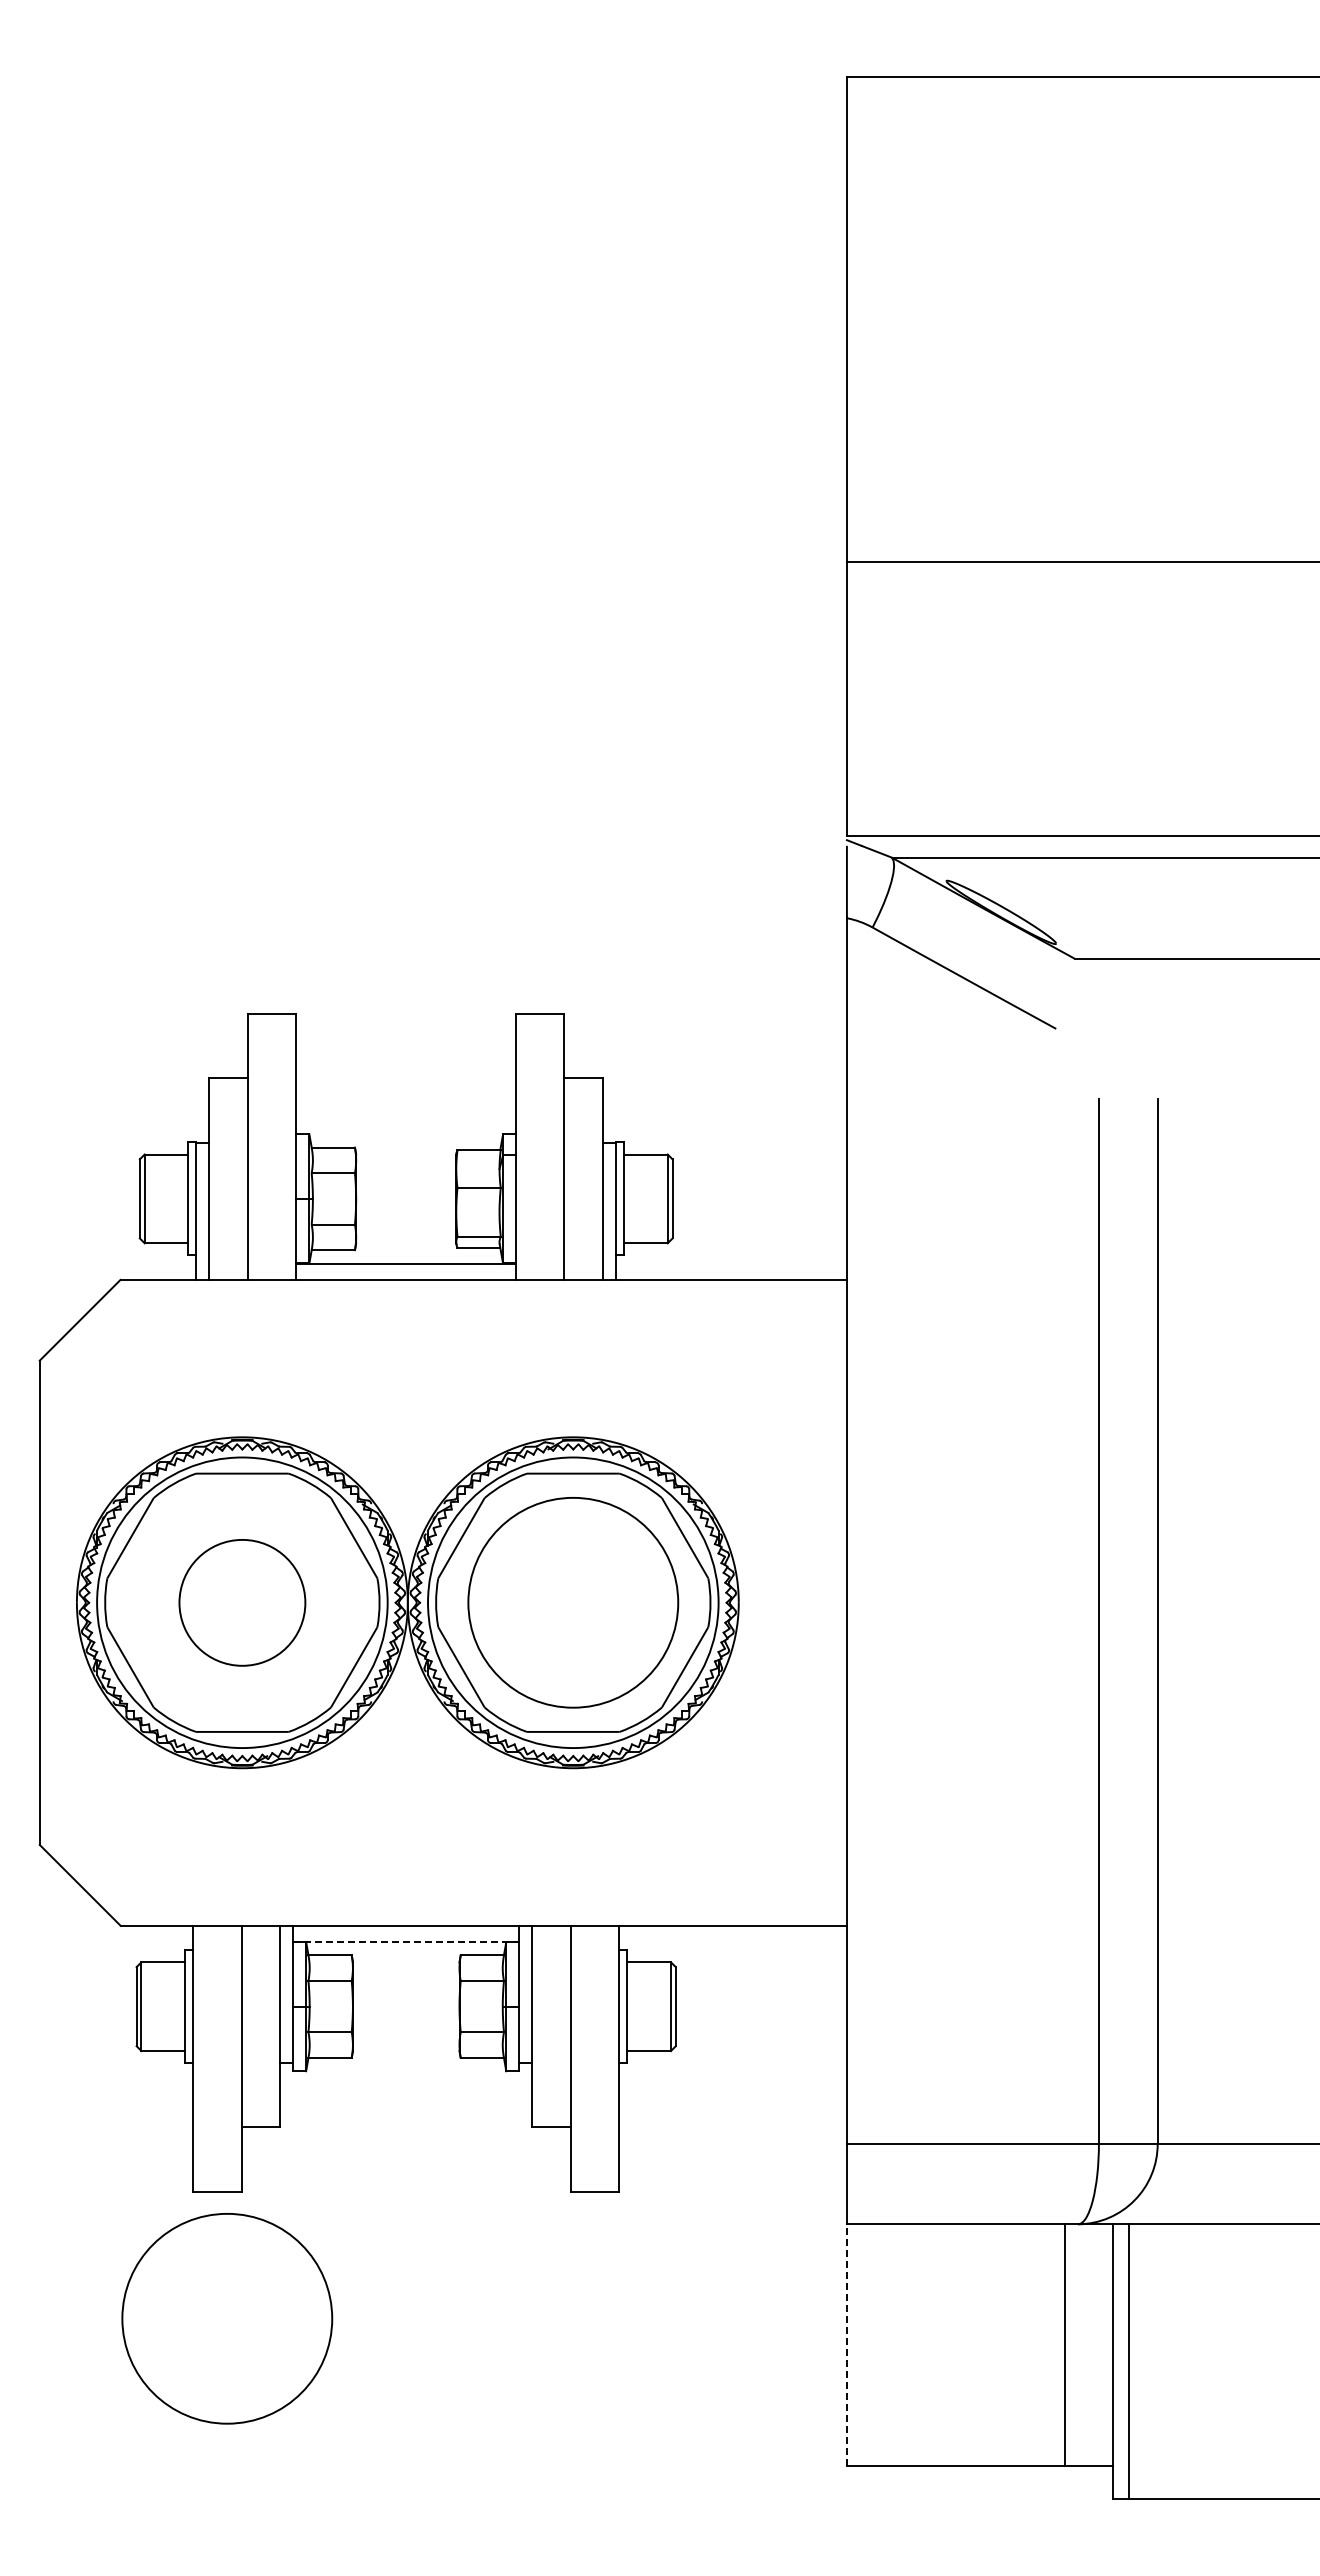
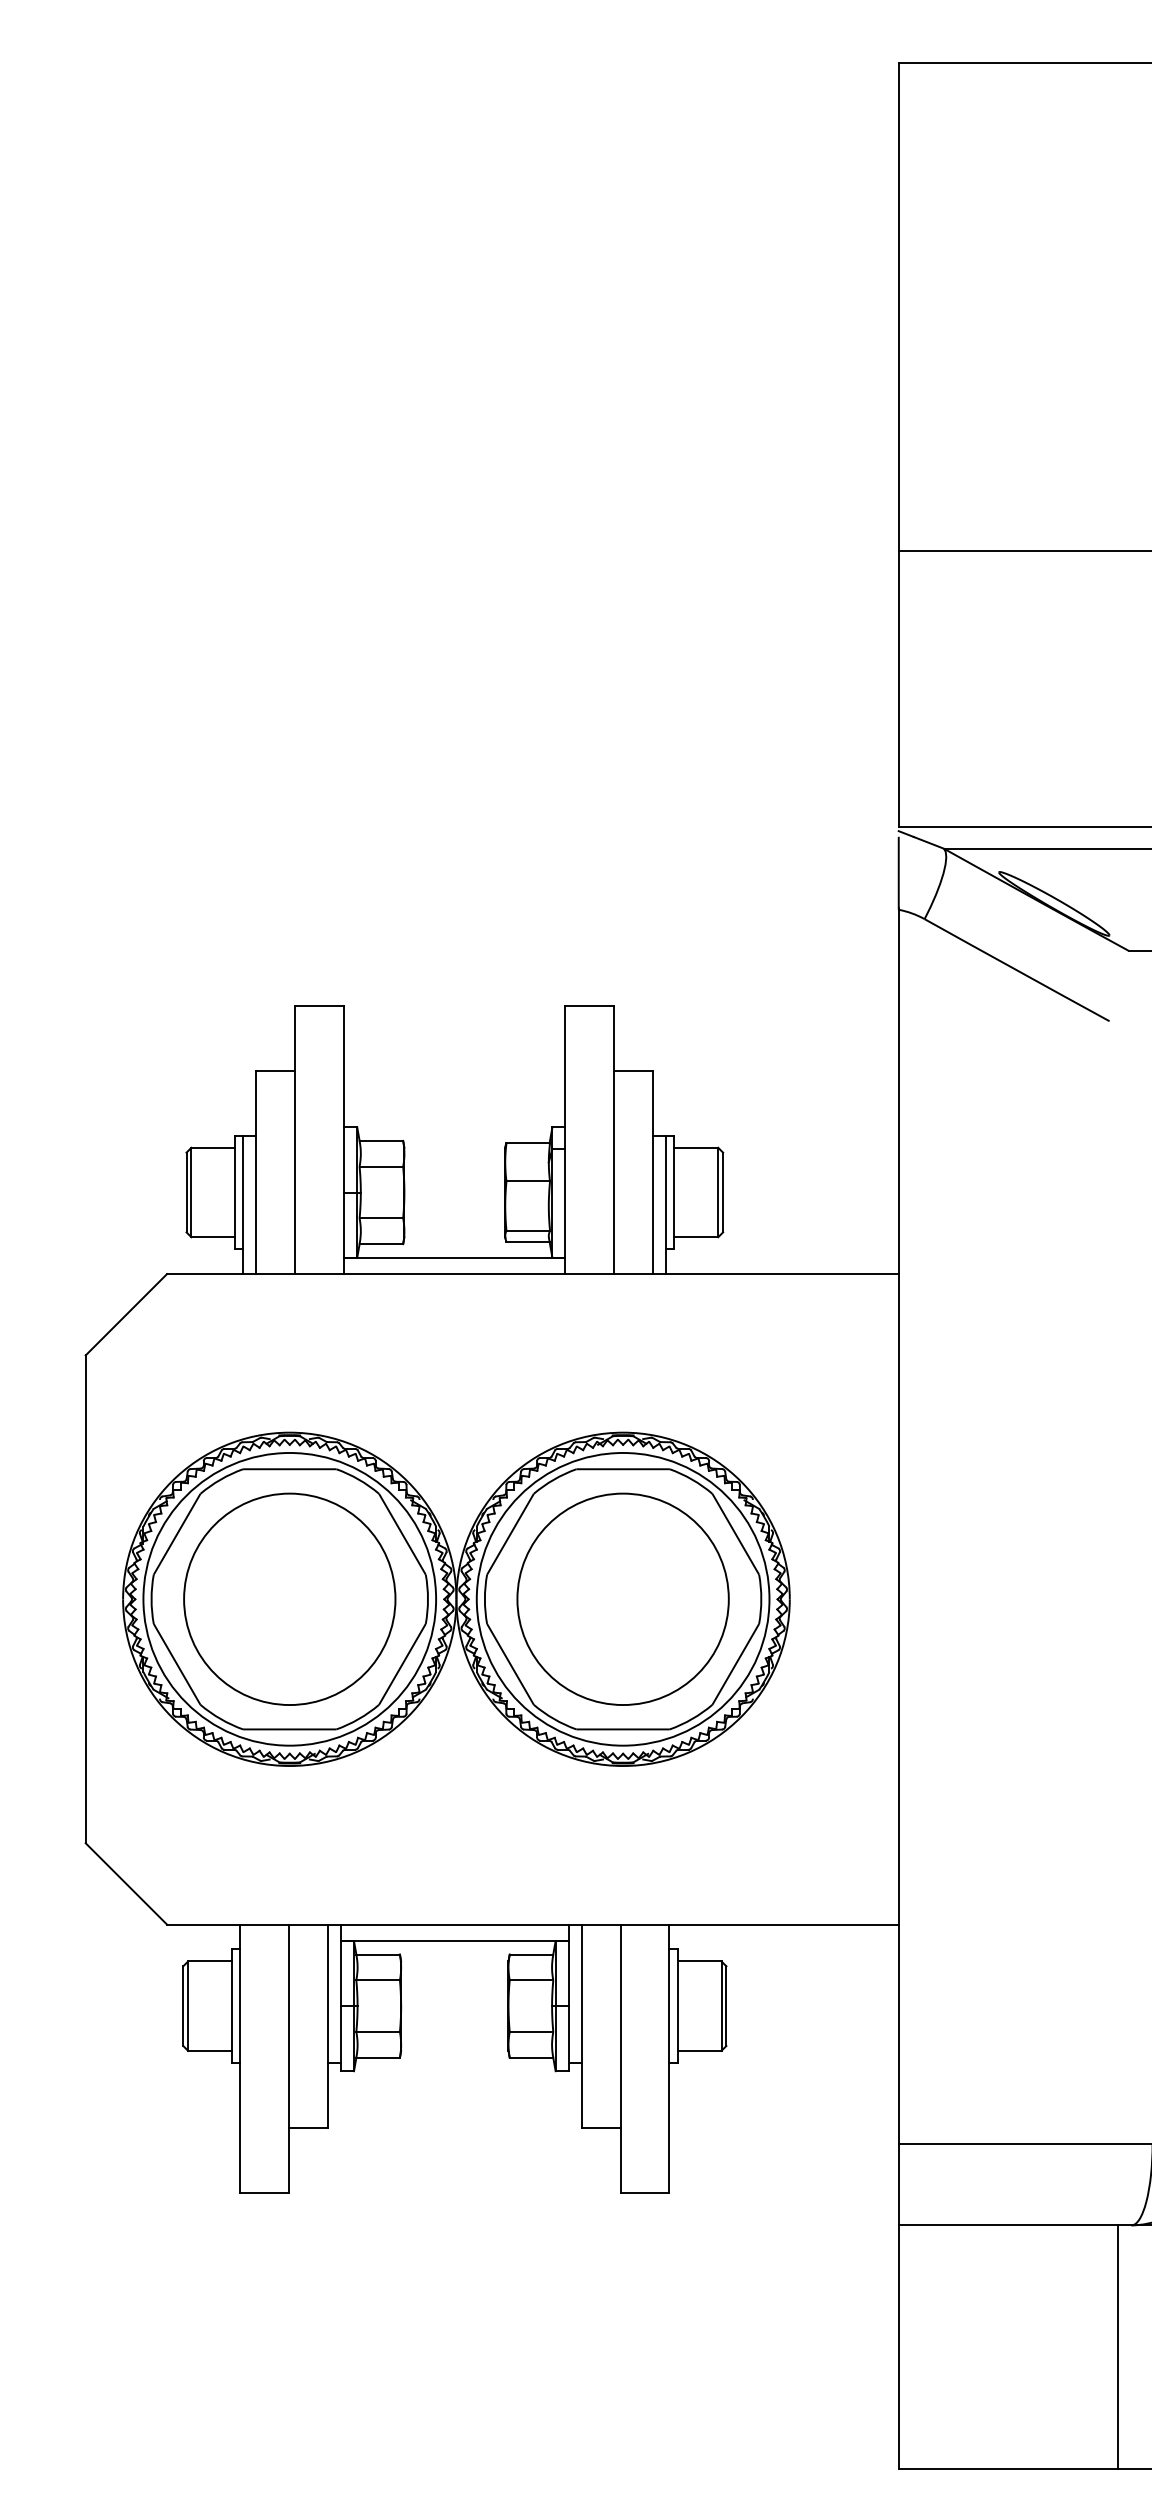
circle: (242, 1602) -> (289, 1599), size x1.67
line: (406, 1941) -> (455, 1940), dashed -> solid
circle: (227, 2318) -> (274, 2320), removed
line: (846, 2344) -> (898, 2346), dashed -> solid

